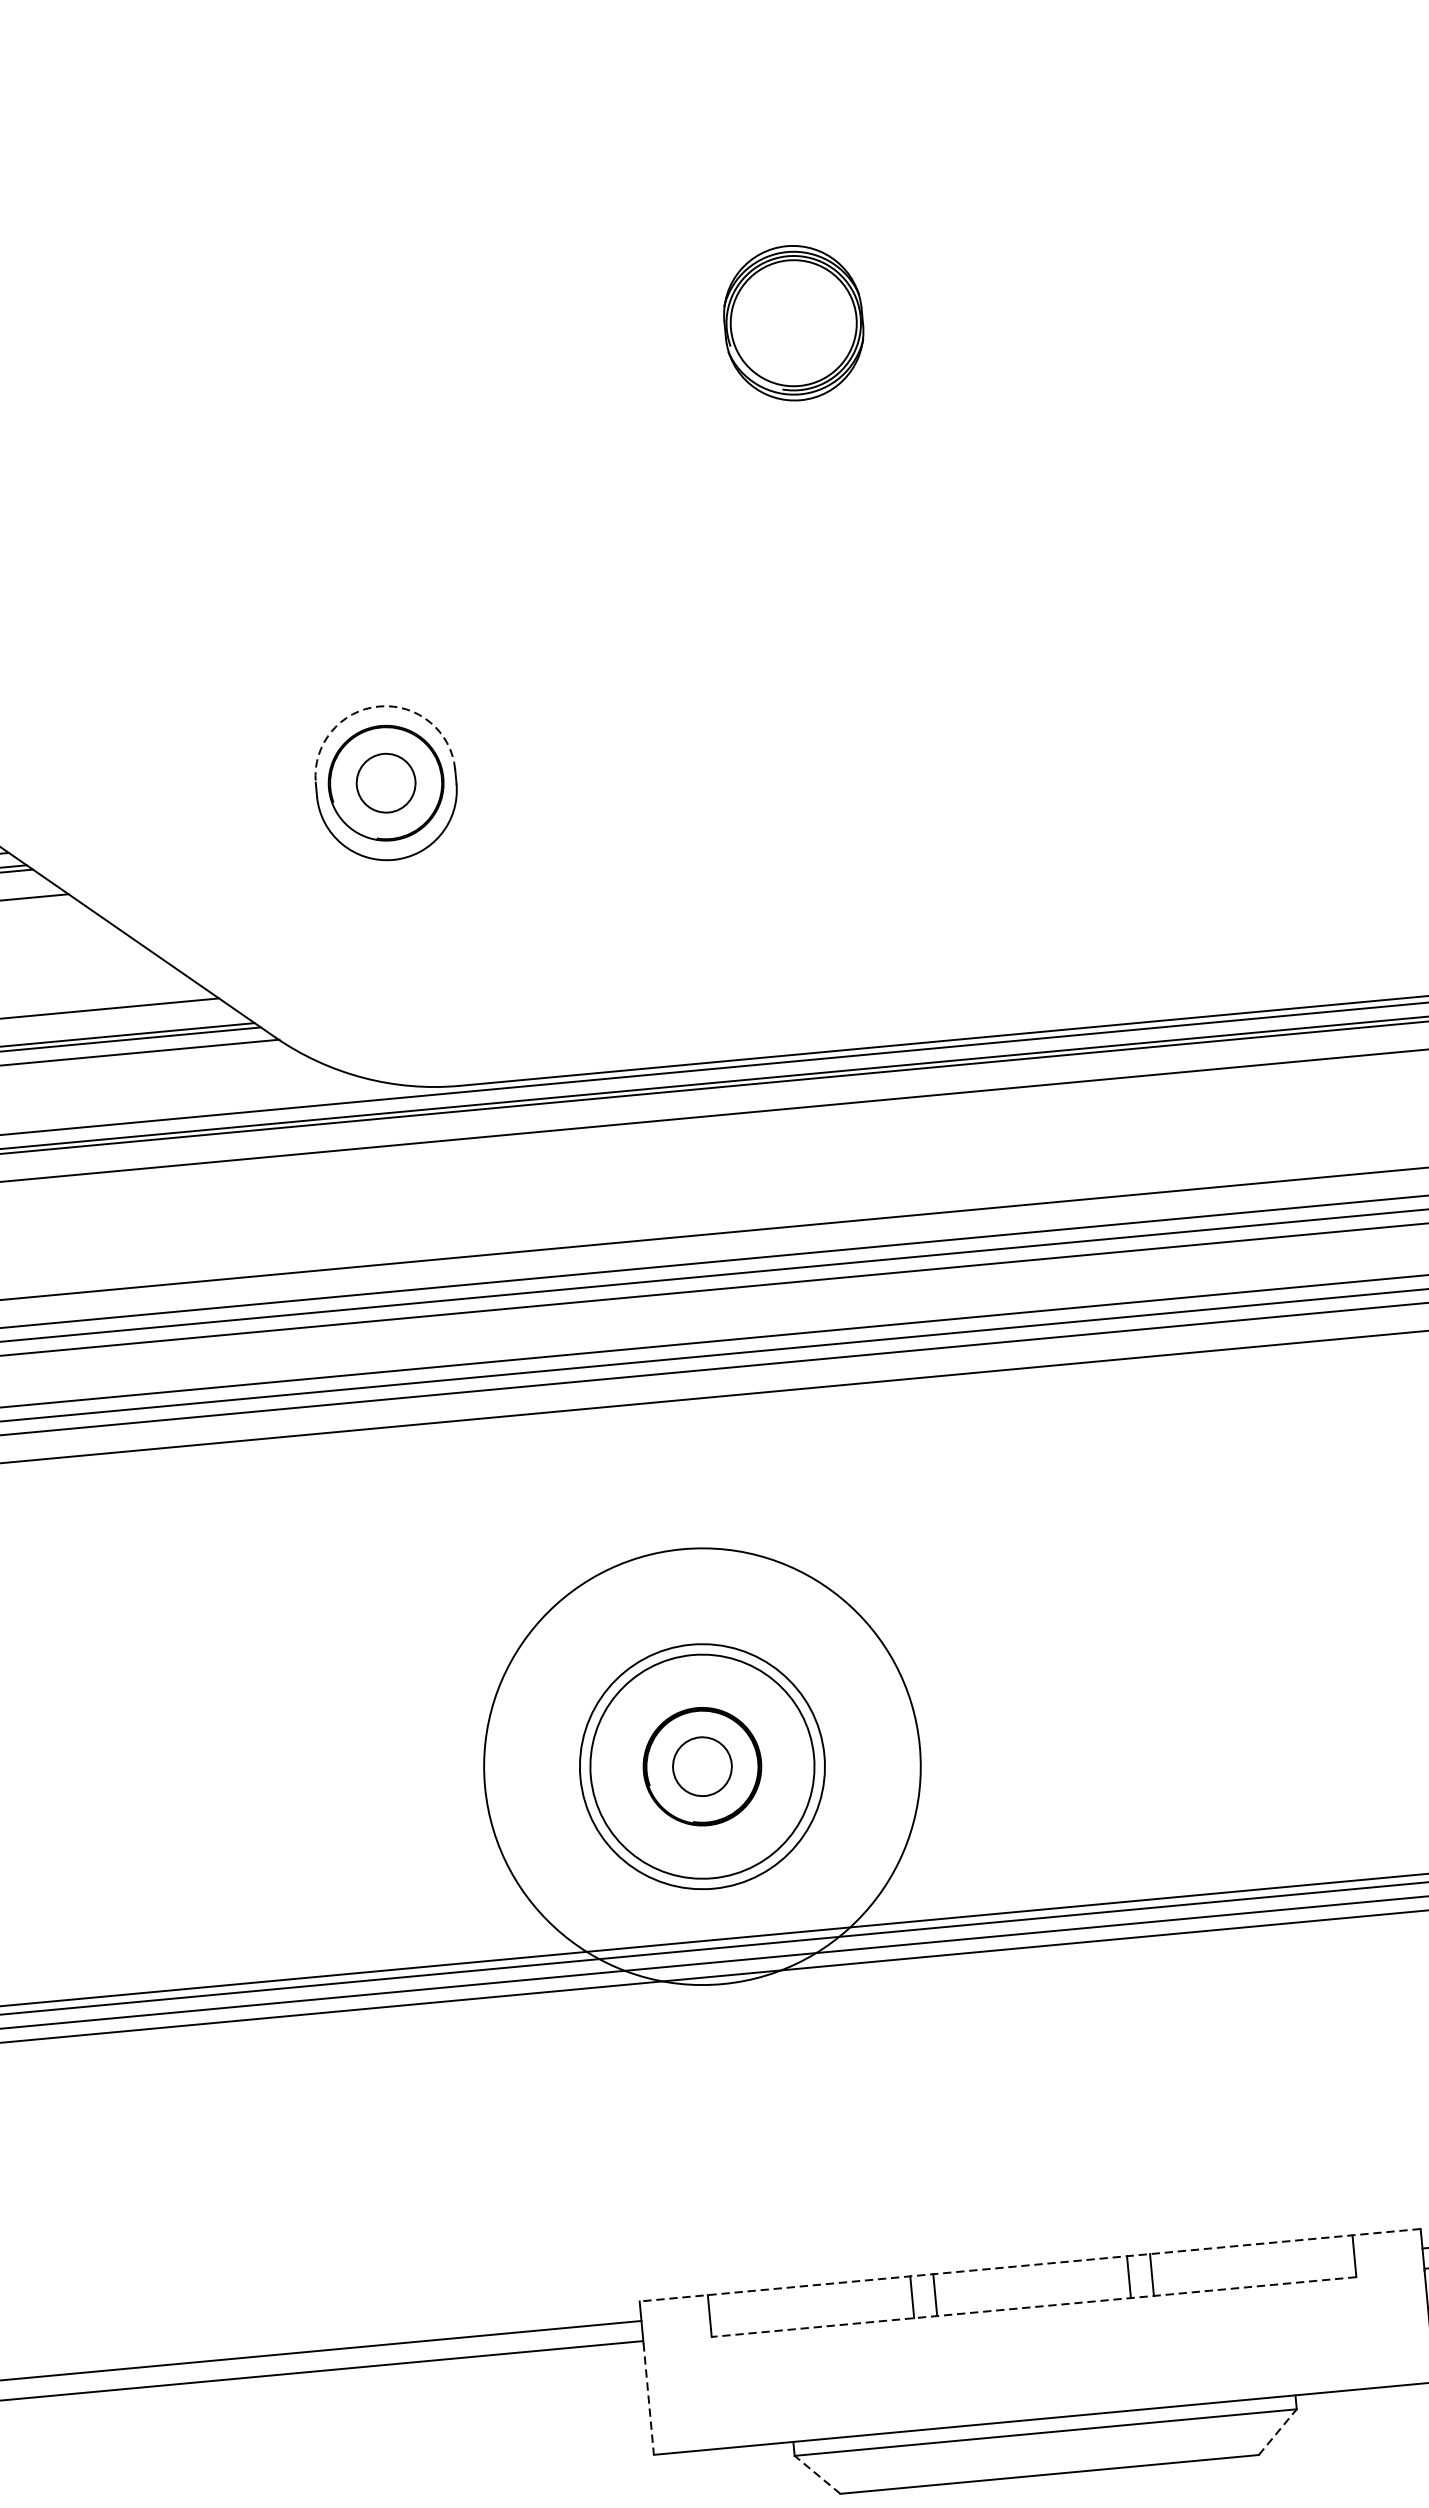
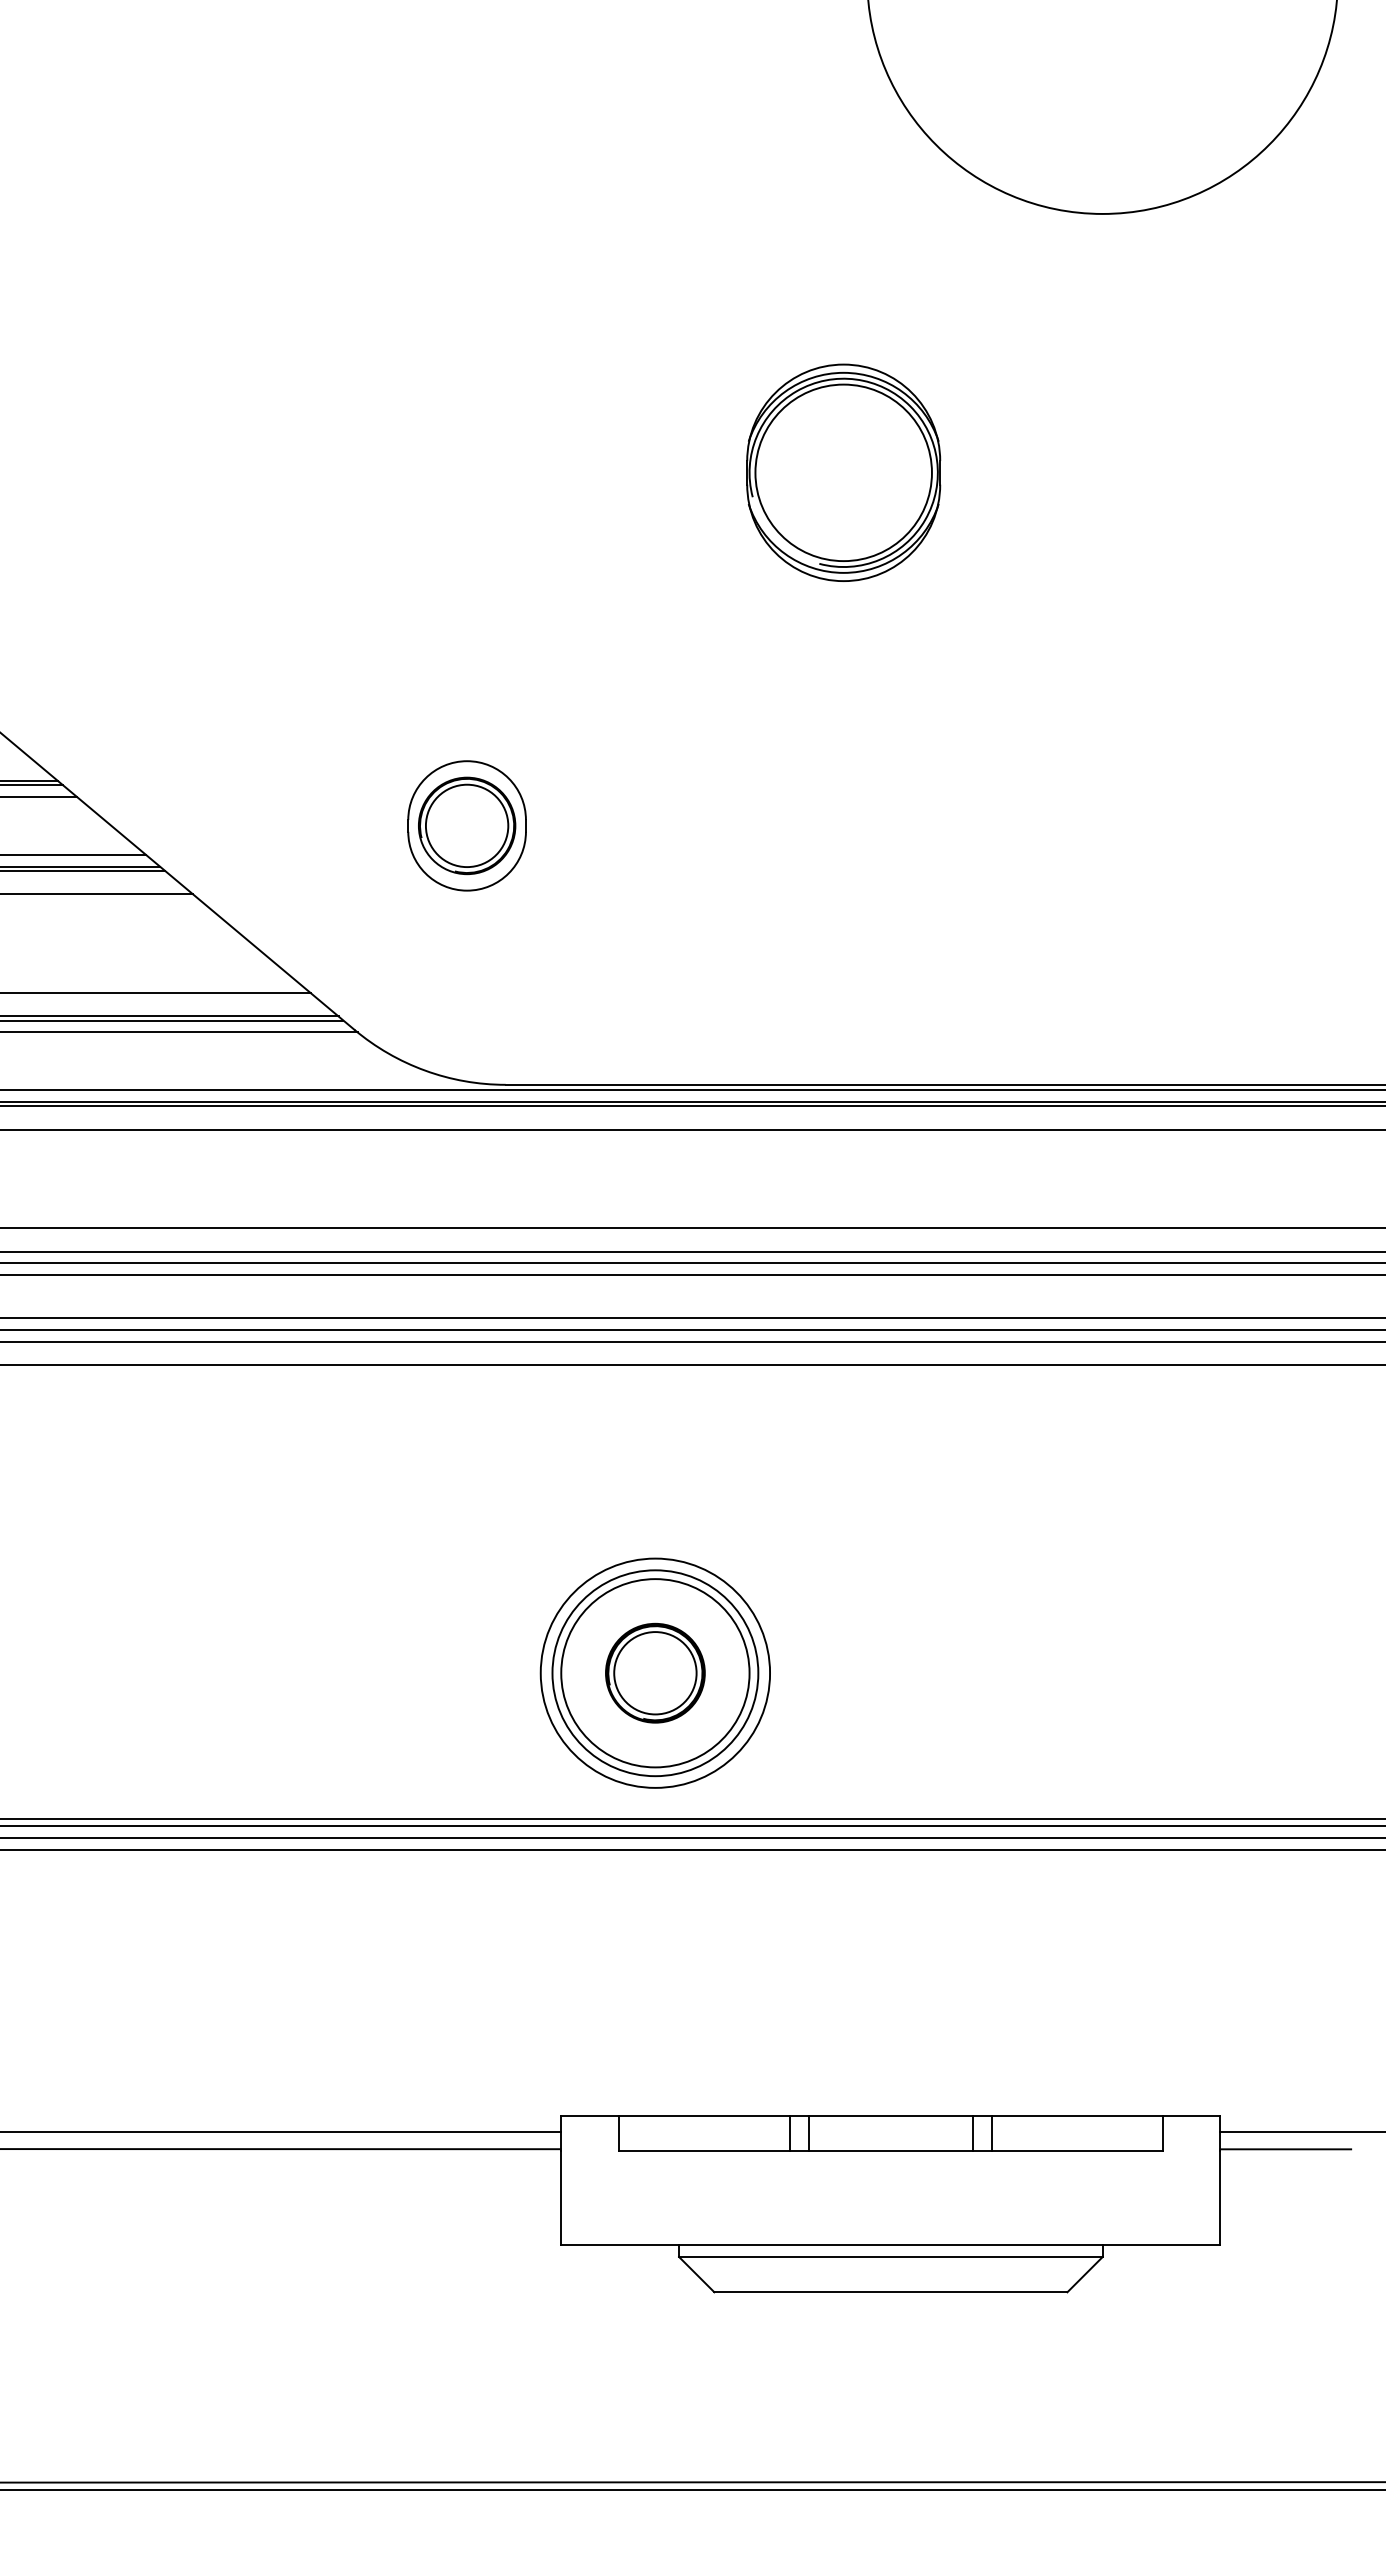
part: (793, 322) -> (843, 472), size x1.67
arc: (379, 706) -> (467, 761), dashed -> solid
circle: (385, 782) -> (466, 825), size x1.67
circle: (702, 1765) -> (655, 1672), size x0.62
circle: (702, 1766) -> (655, 1673), size x1.67
line: (1029, 2264) -> (890, 2115), dashed -> solid
line: (1033, 2307) -> (890, 2151), dashed -> solid
line: (648, 2399) -> (561, 2198), dashed -> solid
line: (1278, 2431) -> (1085, 2274), dashed -> solid
line: (817, 2474) -> (696, 2274), dashed -> solid

